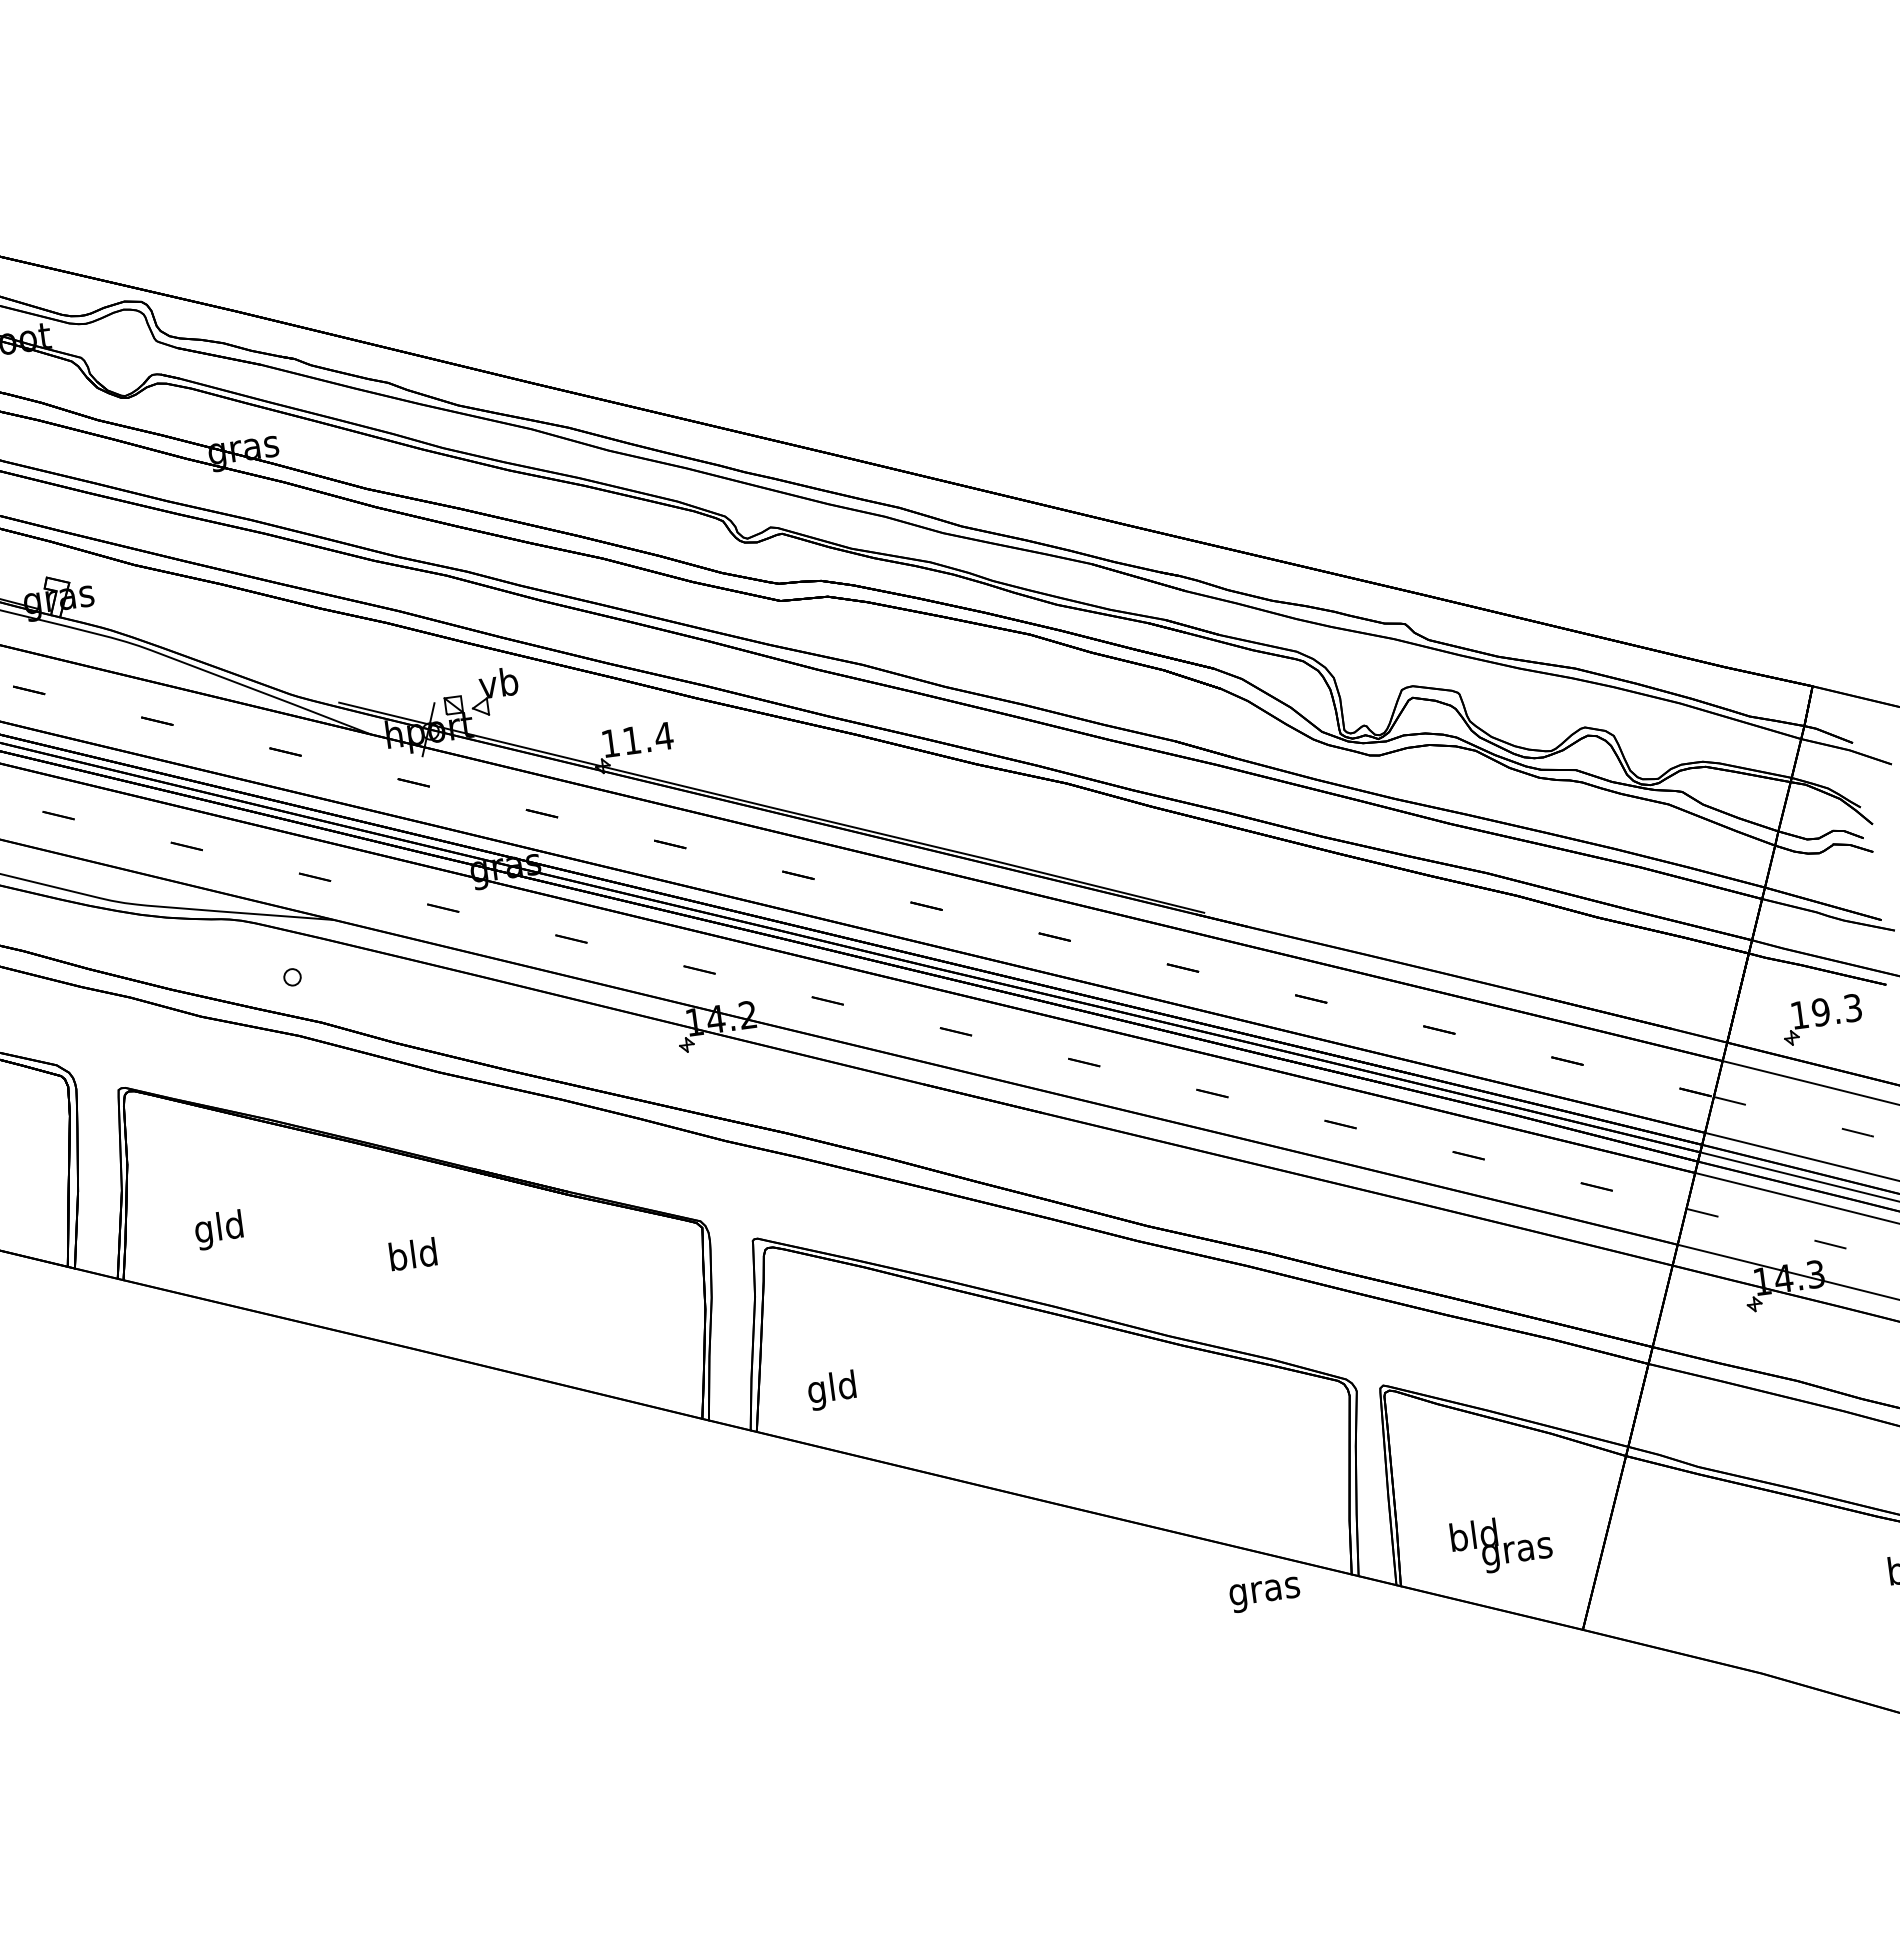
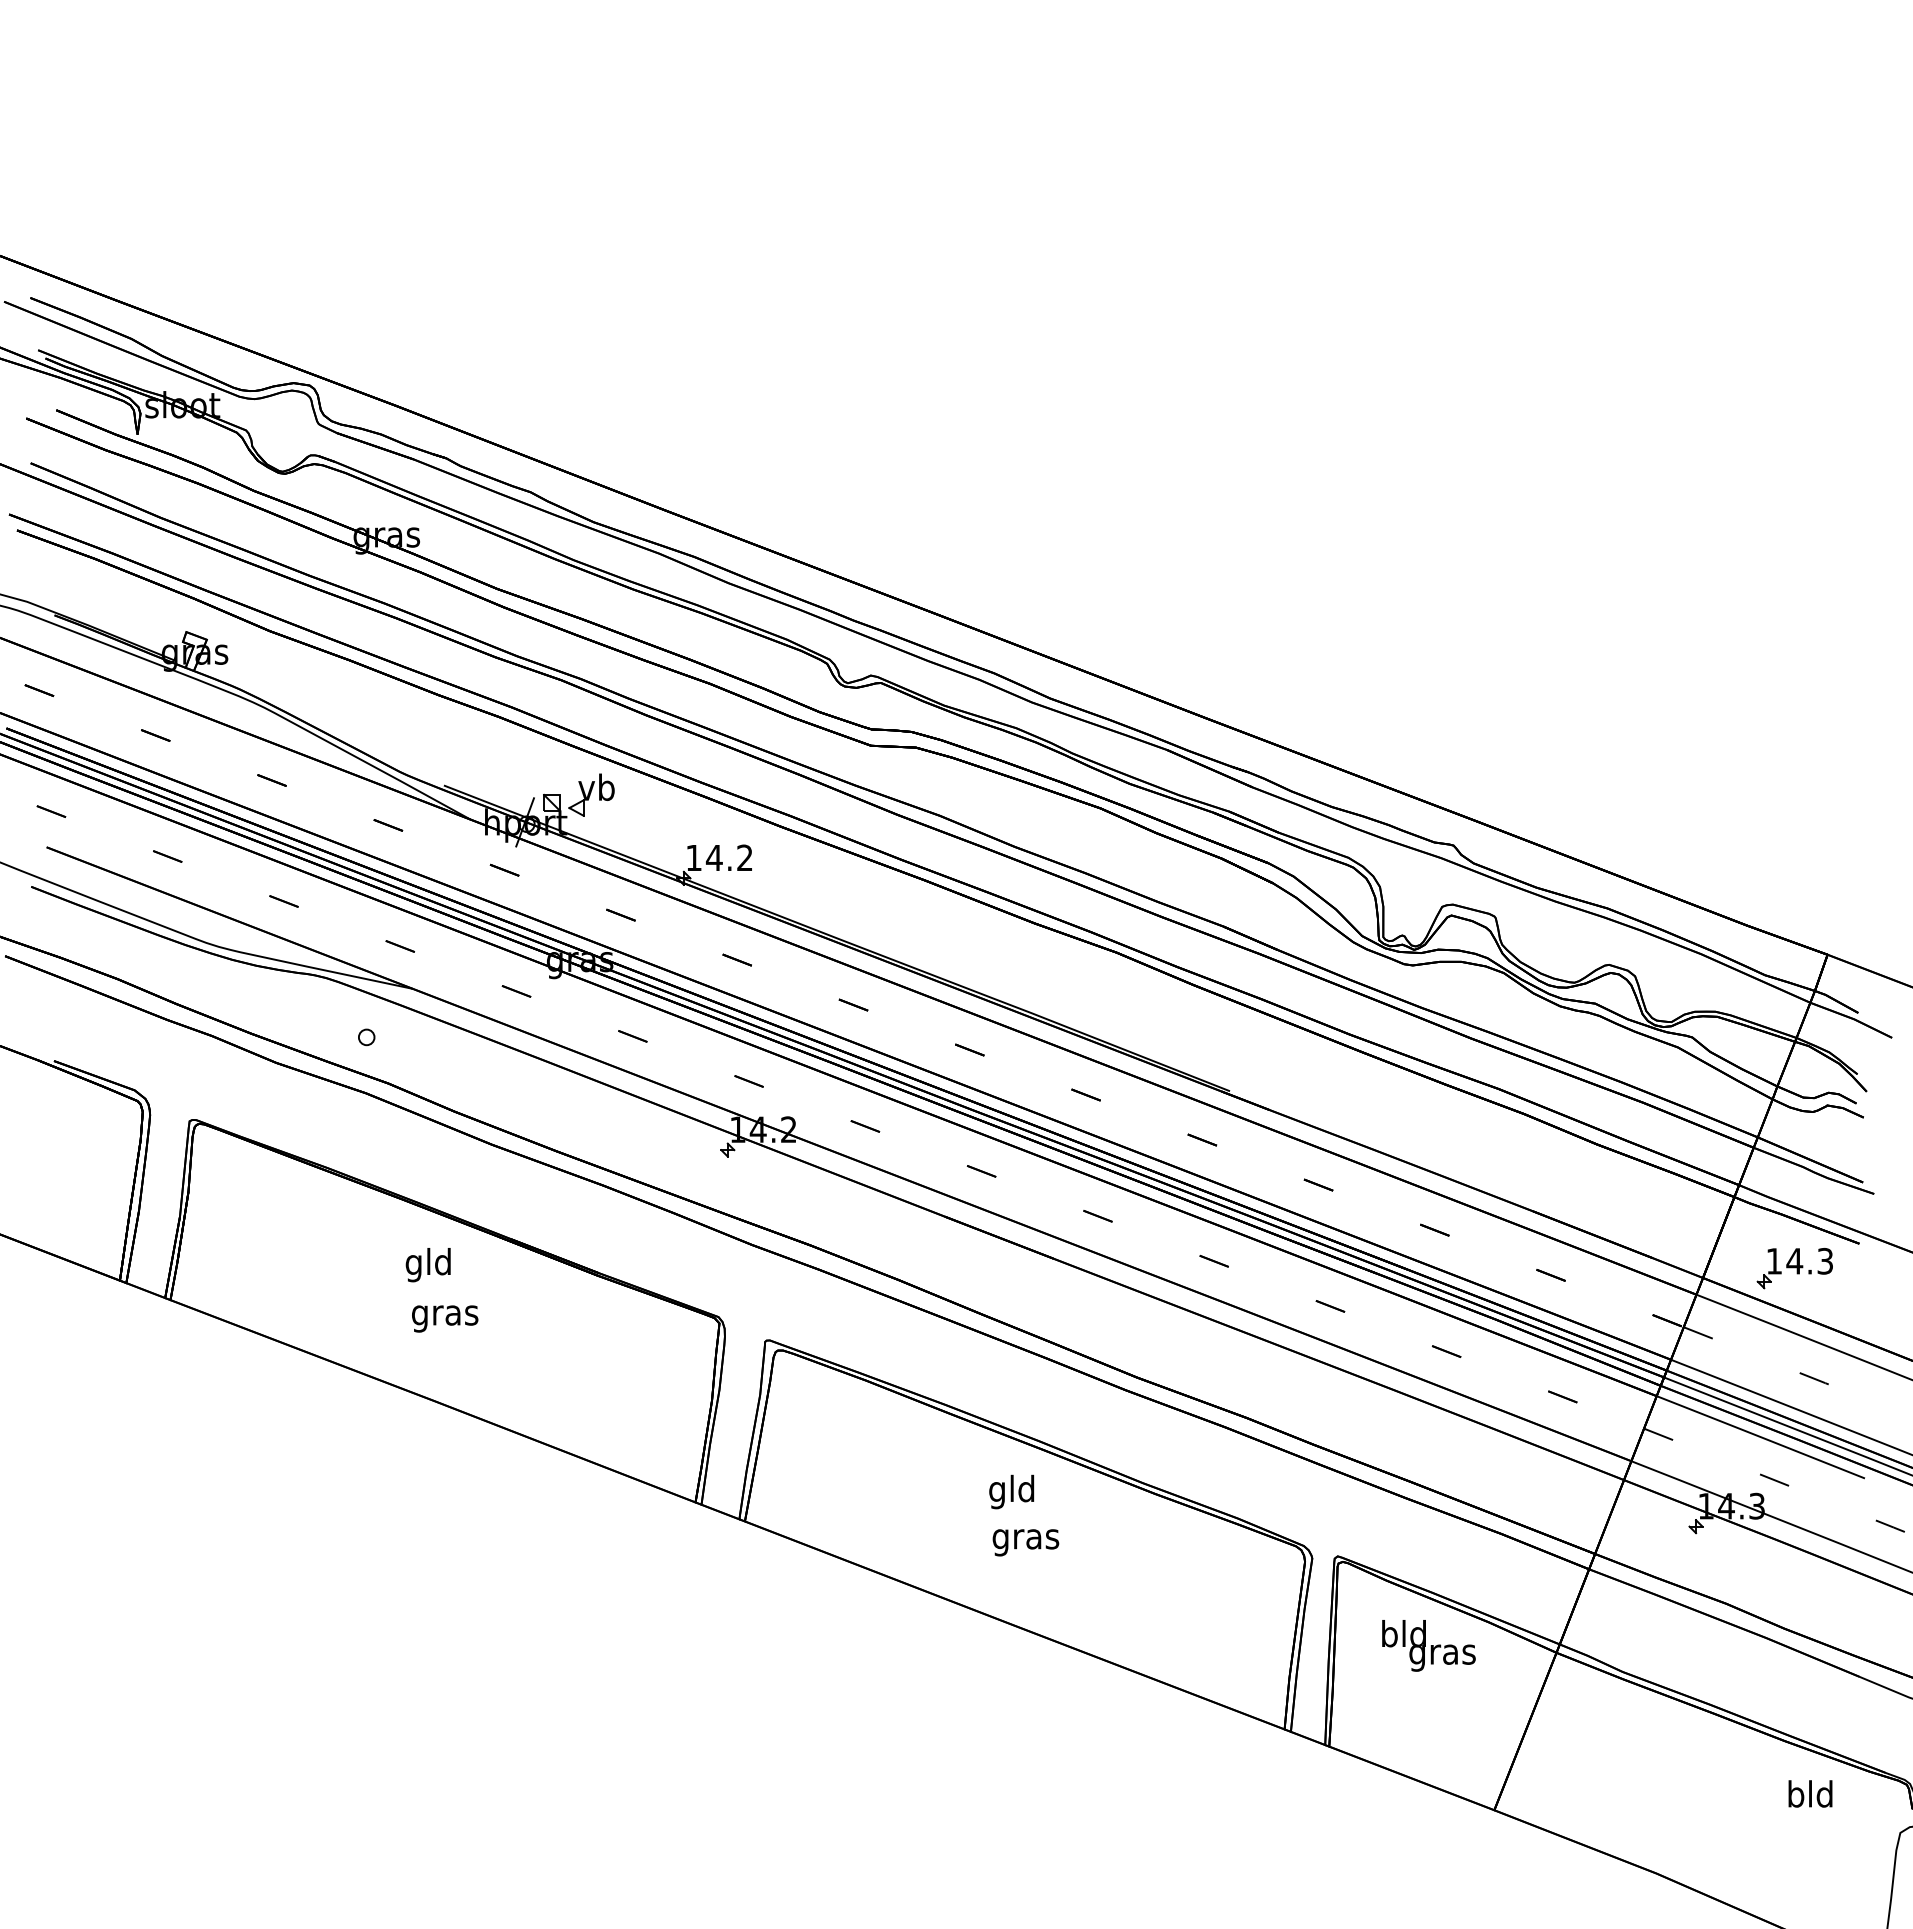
text: (647, 737) -> (729, 857), 11.4 -> 14.2
text: (1820, 1011) -> (1794, 1260), 19.3 -> 14.3
text: (218, 1230) -> (427, 1265), moved
text: (414, 1257) -> (445, 1315), bld -> gras
text: (831, 1389) -> (1011, 1491), moved
text: (1501, 1543) -> (1428, 1645), moved
text: (1264, 1594) -> (1025, 1542), moved

